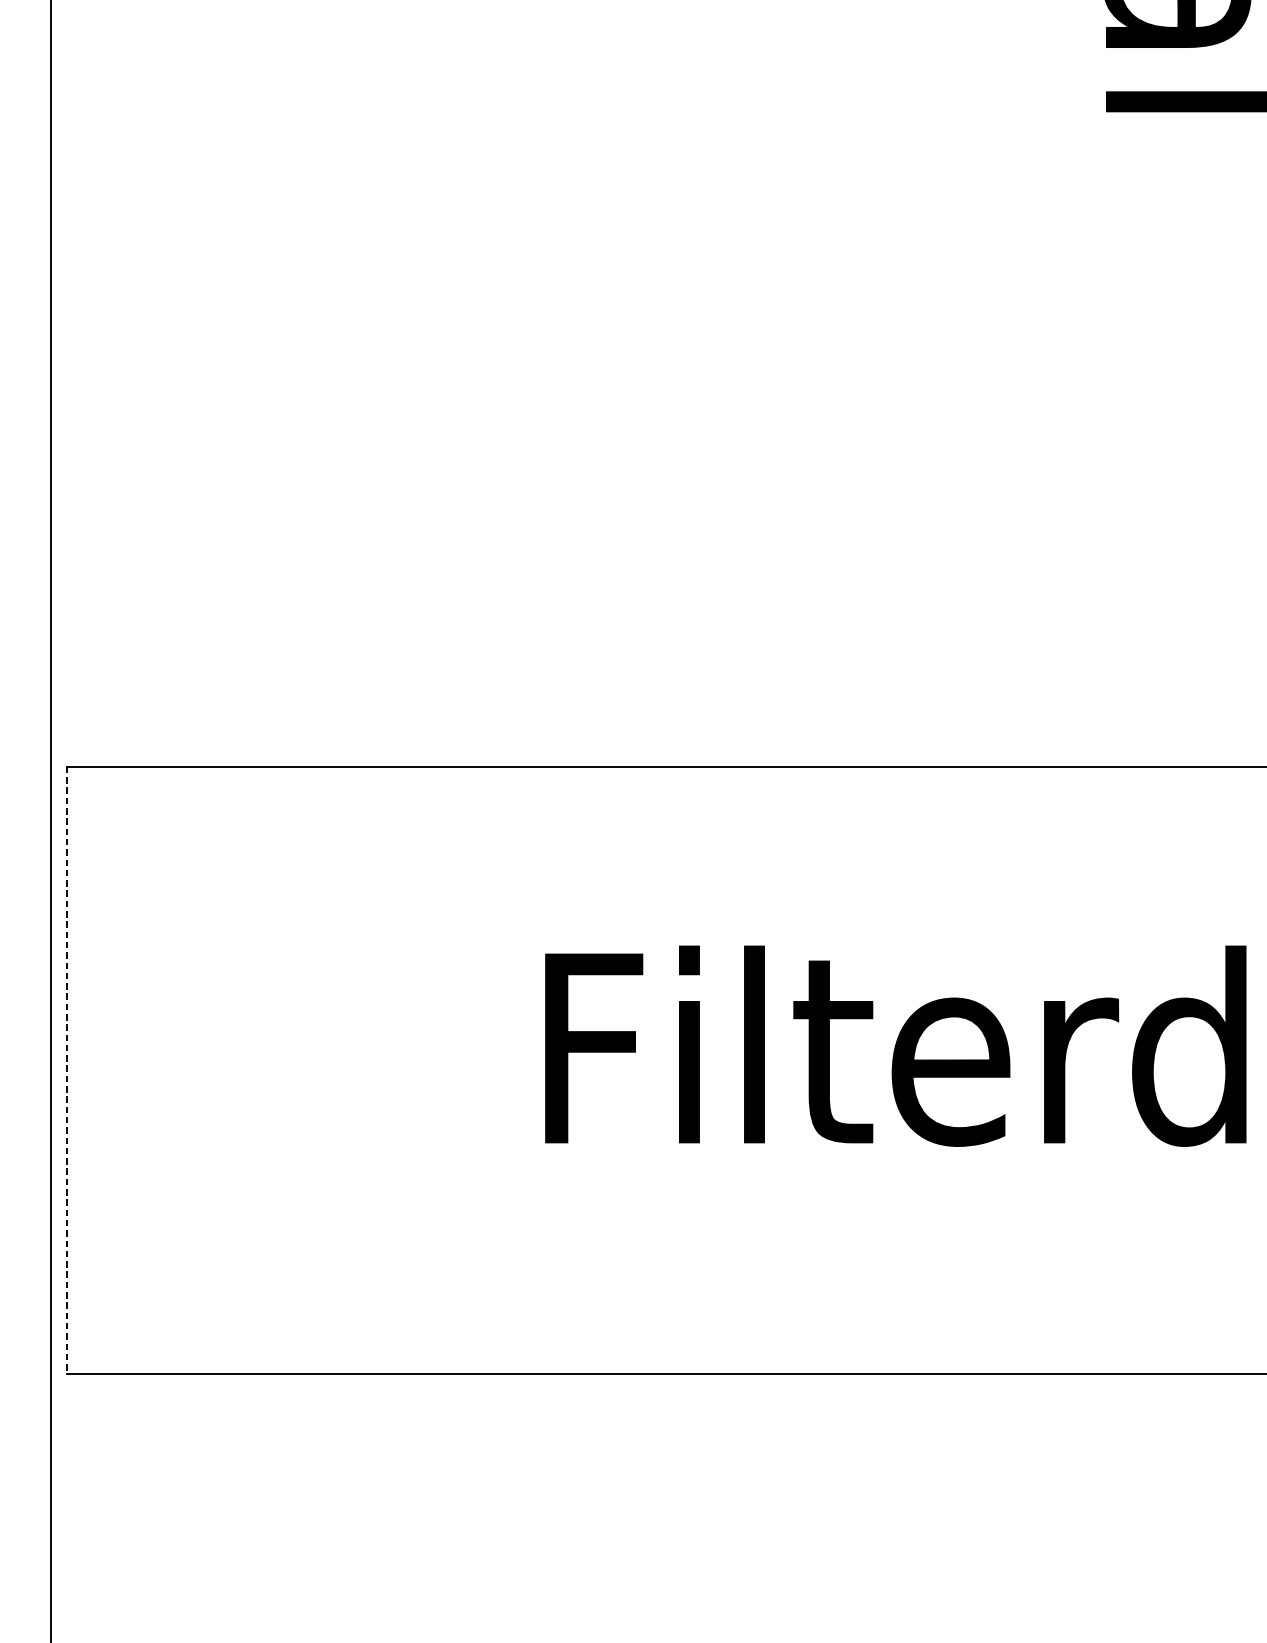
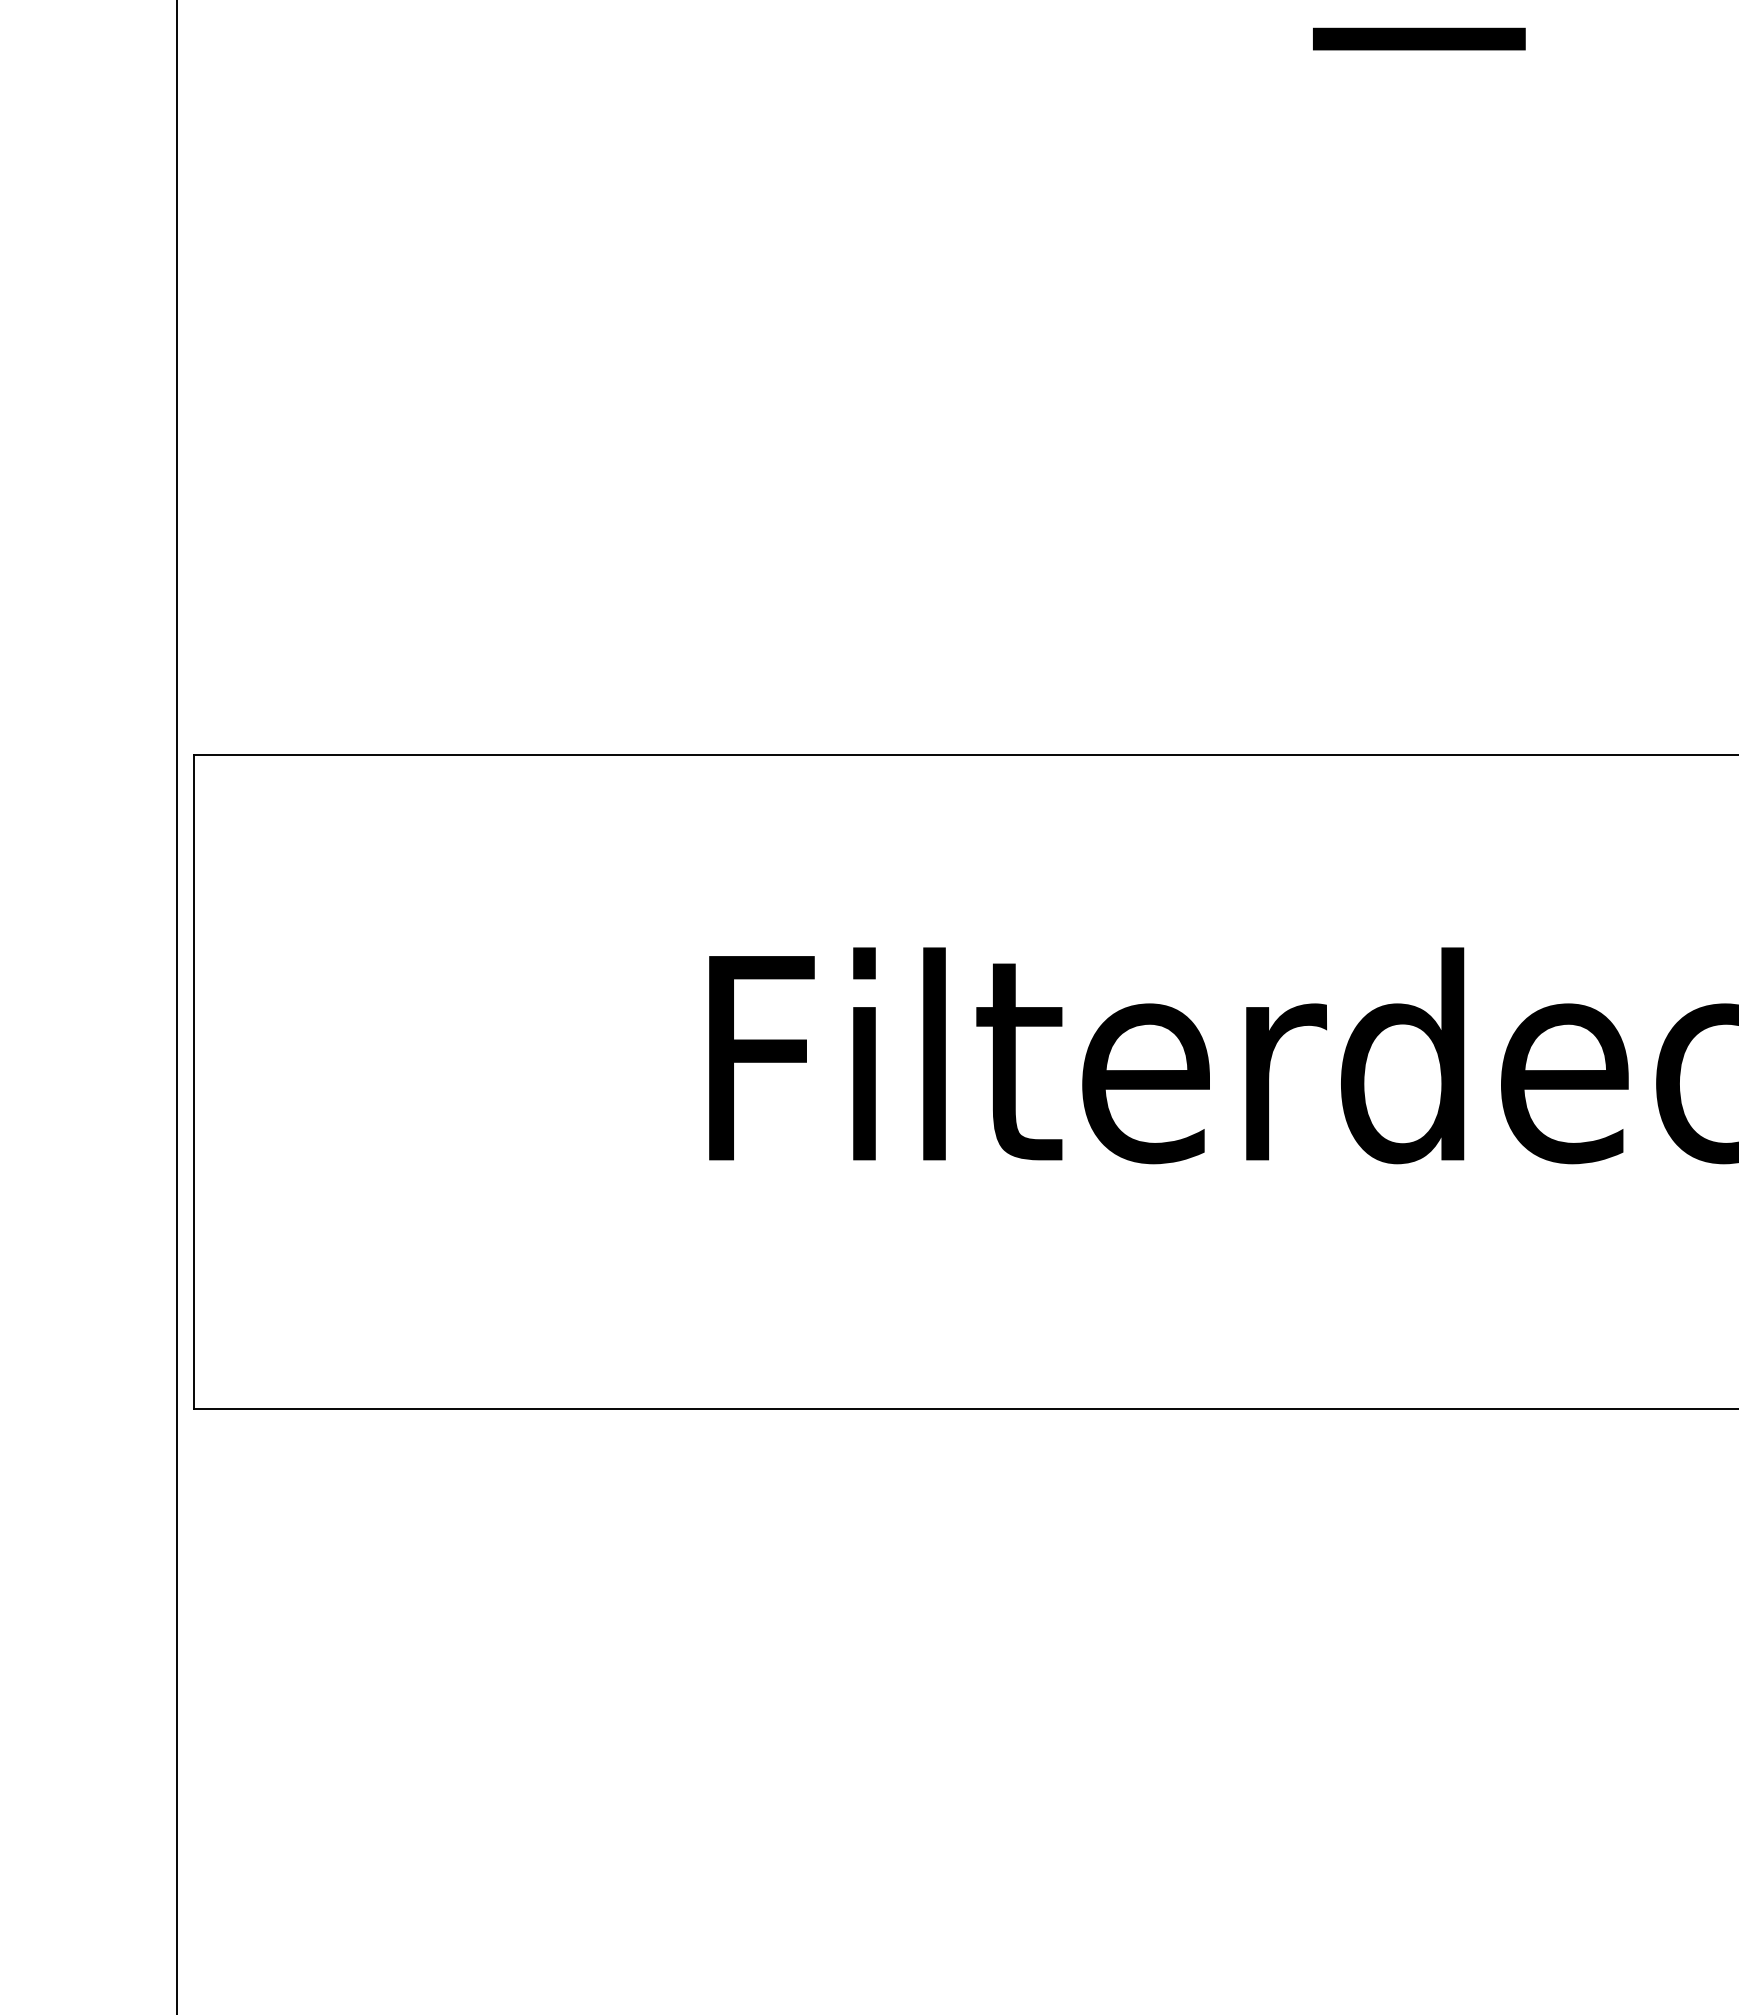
line: (67, 1070) -> (194, 1081), dashed -> solid

